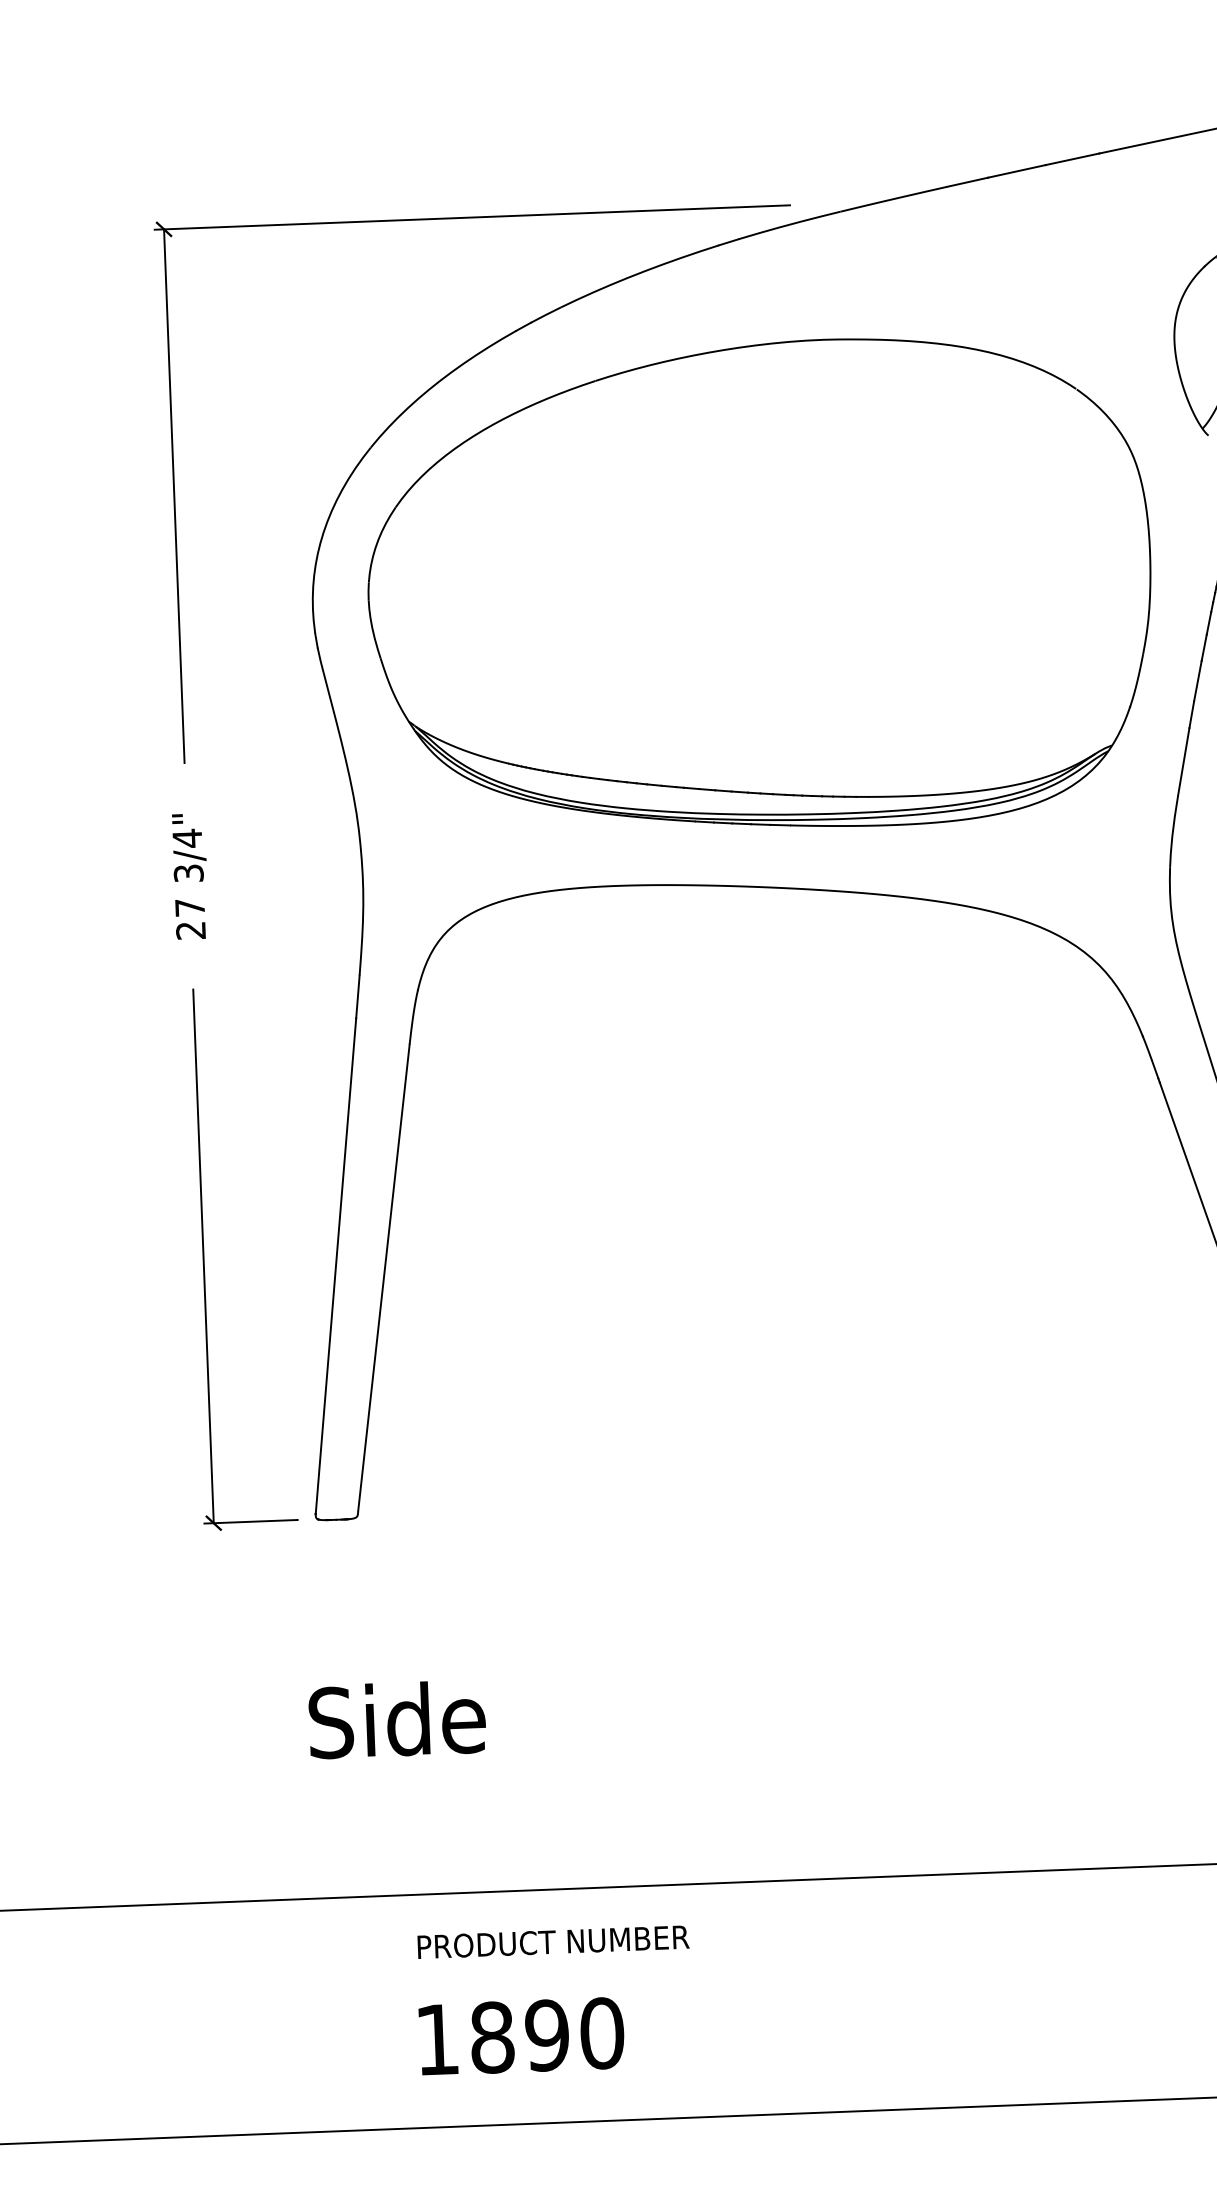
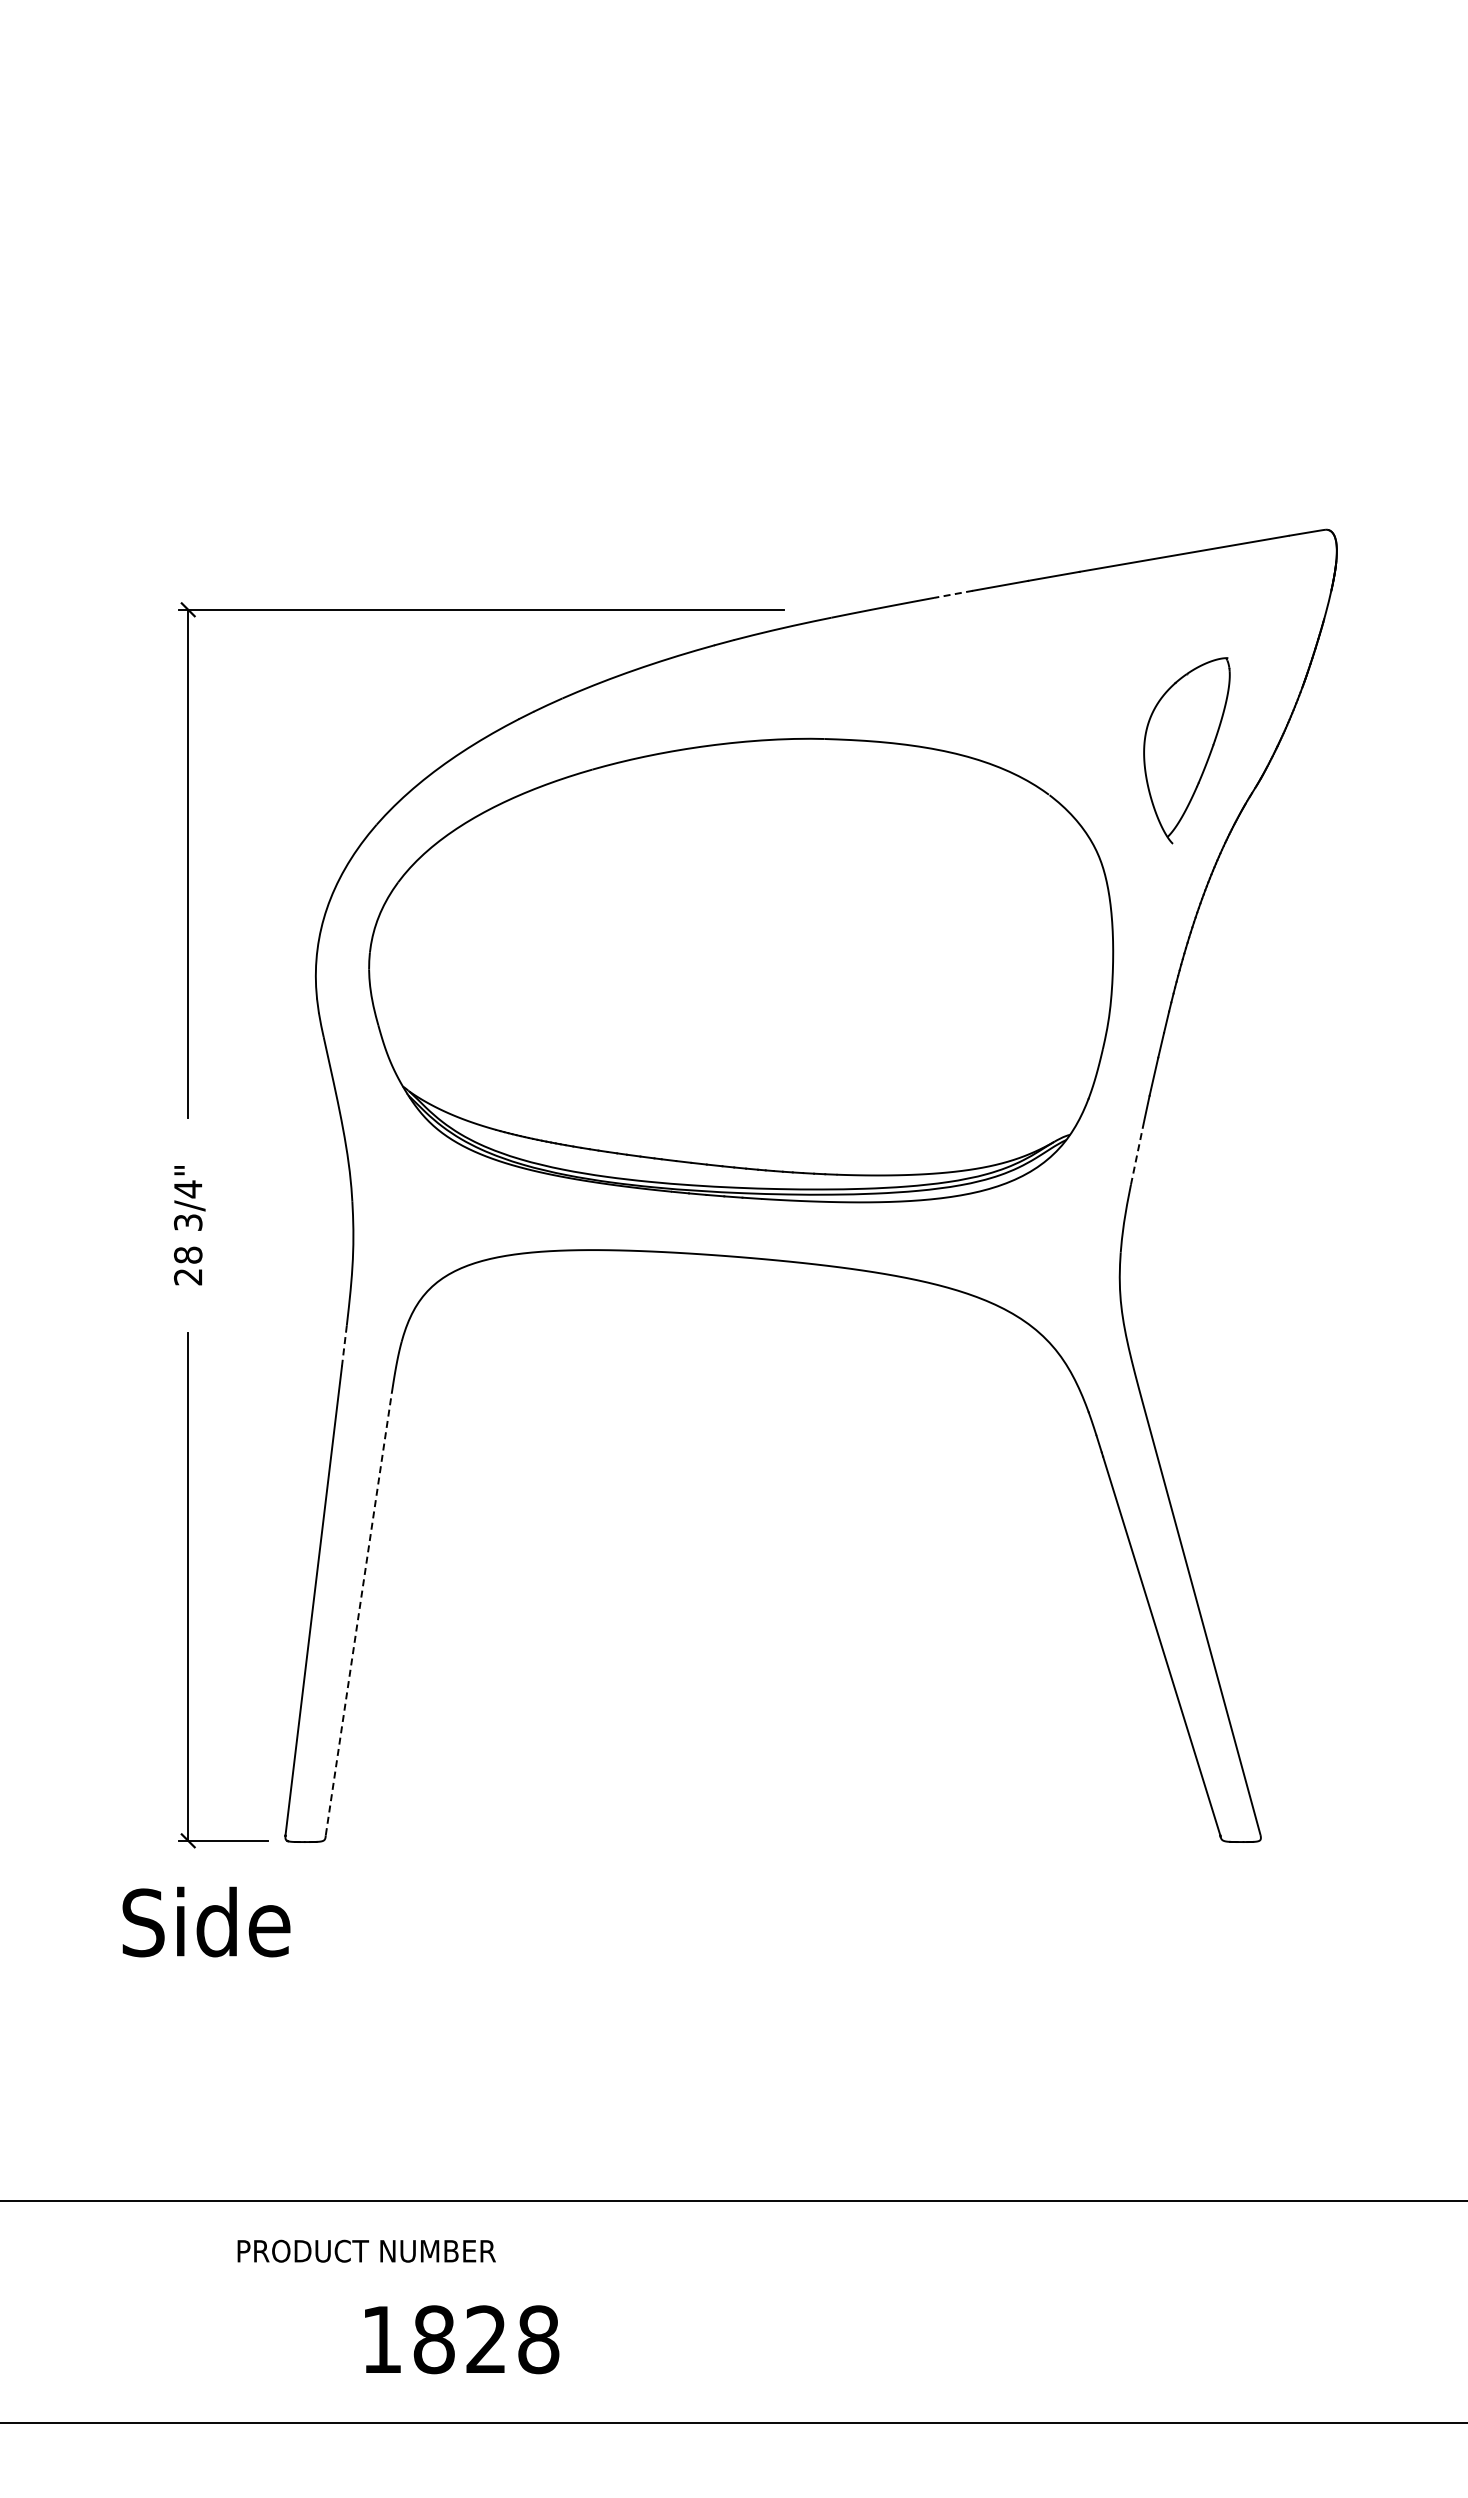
line: (967, 182) -> (953, 594), solid -> dashed
line: (1183, 761) -> (1137, 1152), solid -> dashed
text: (190, 906) -> (188, 1254), 27 -> 28
line: (358, 997) -> (344, 1346), solid -> dashed
line: (383, 1277) -> (358, 1613), solid -> dashed
text: (397, 1718) -> (206, 1921), moved
text: (553, 1941) -> (366, 2250), moved
text: (574, 2034) -> (512, 2339), 1890 -> 1828

